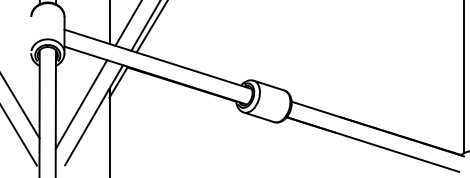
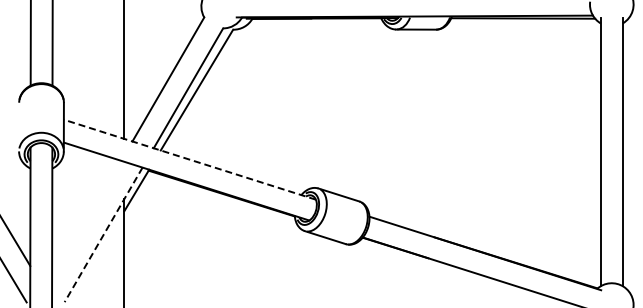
line: (157, 59) -> (189, 159), solid -> dashed
line: (81, 104) -> (86, 220), removed
line: (93, 114) -> (103, 234), solid -> dashed

